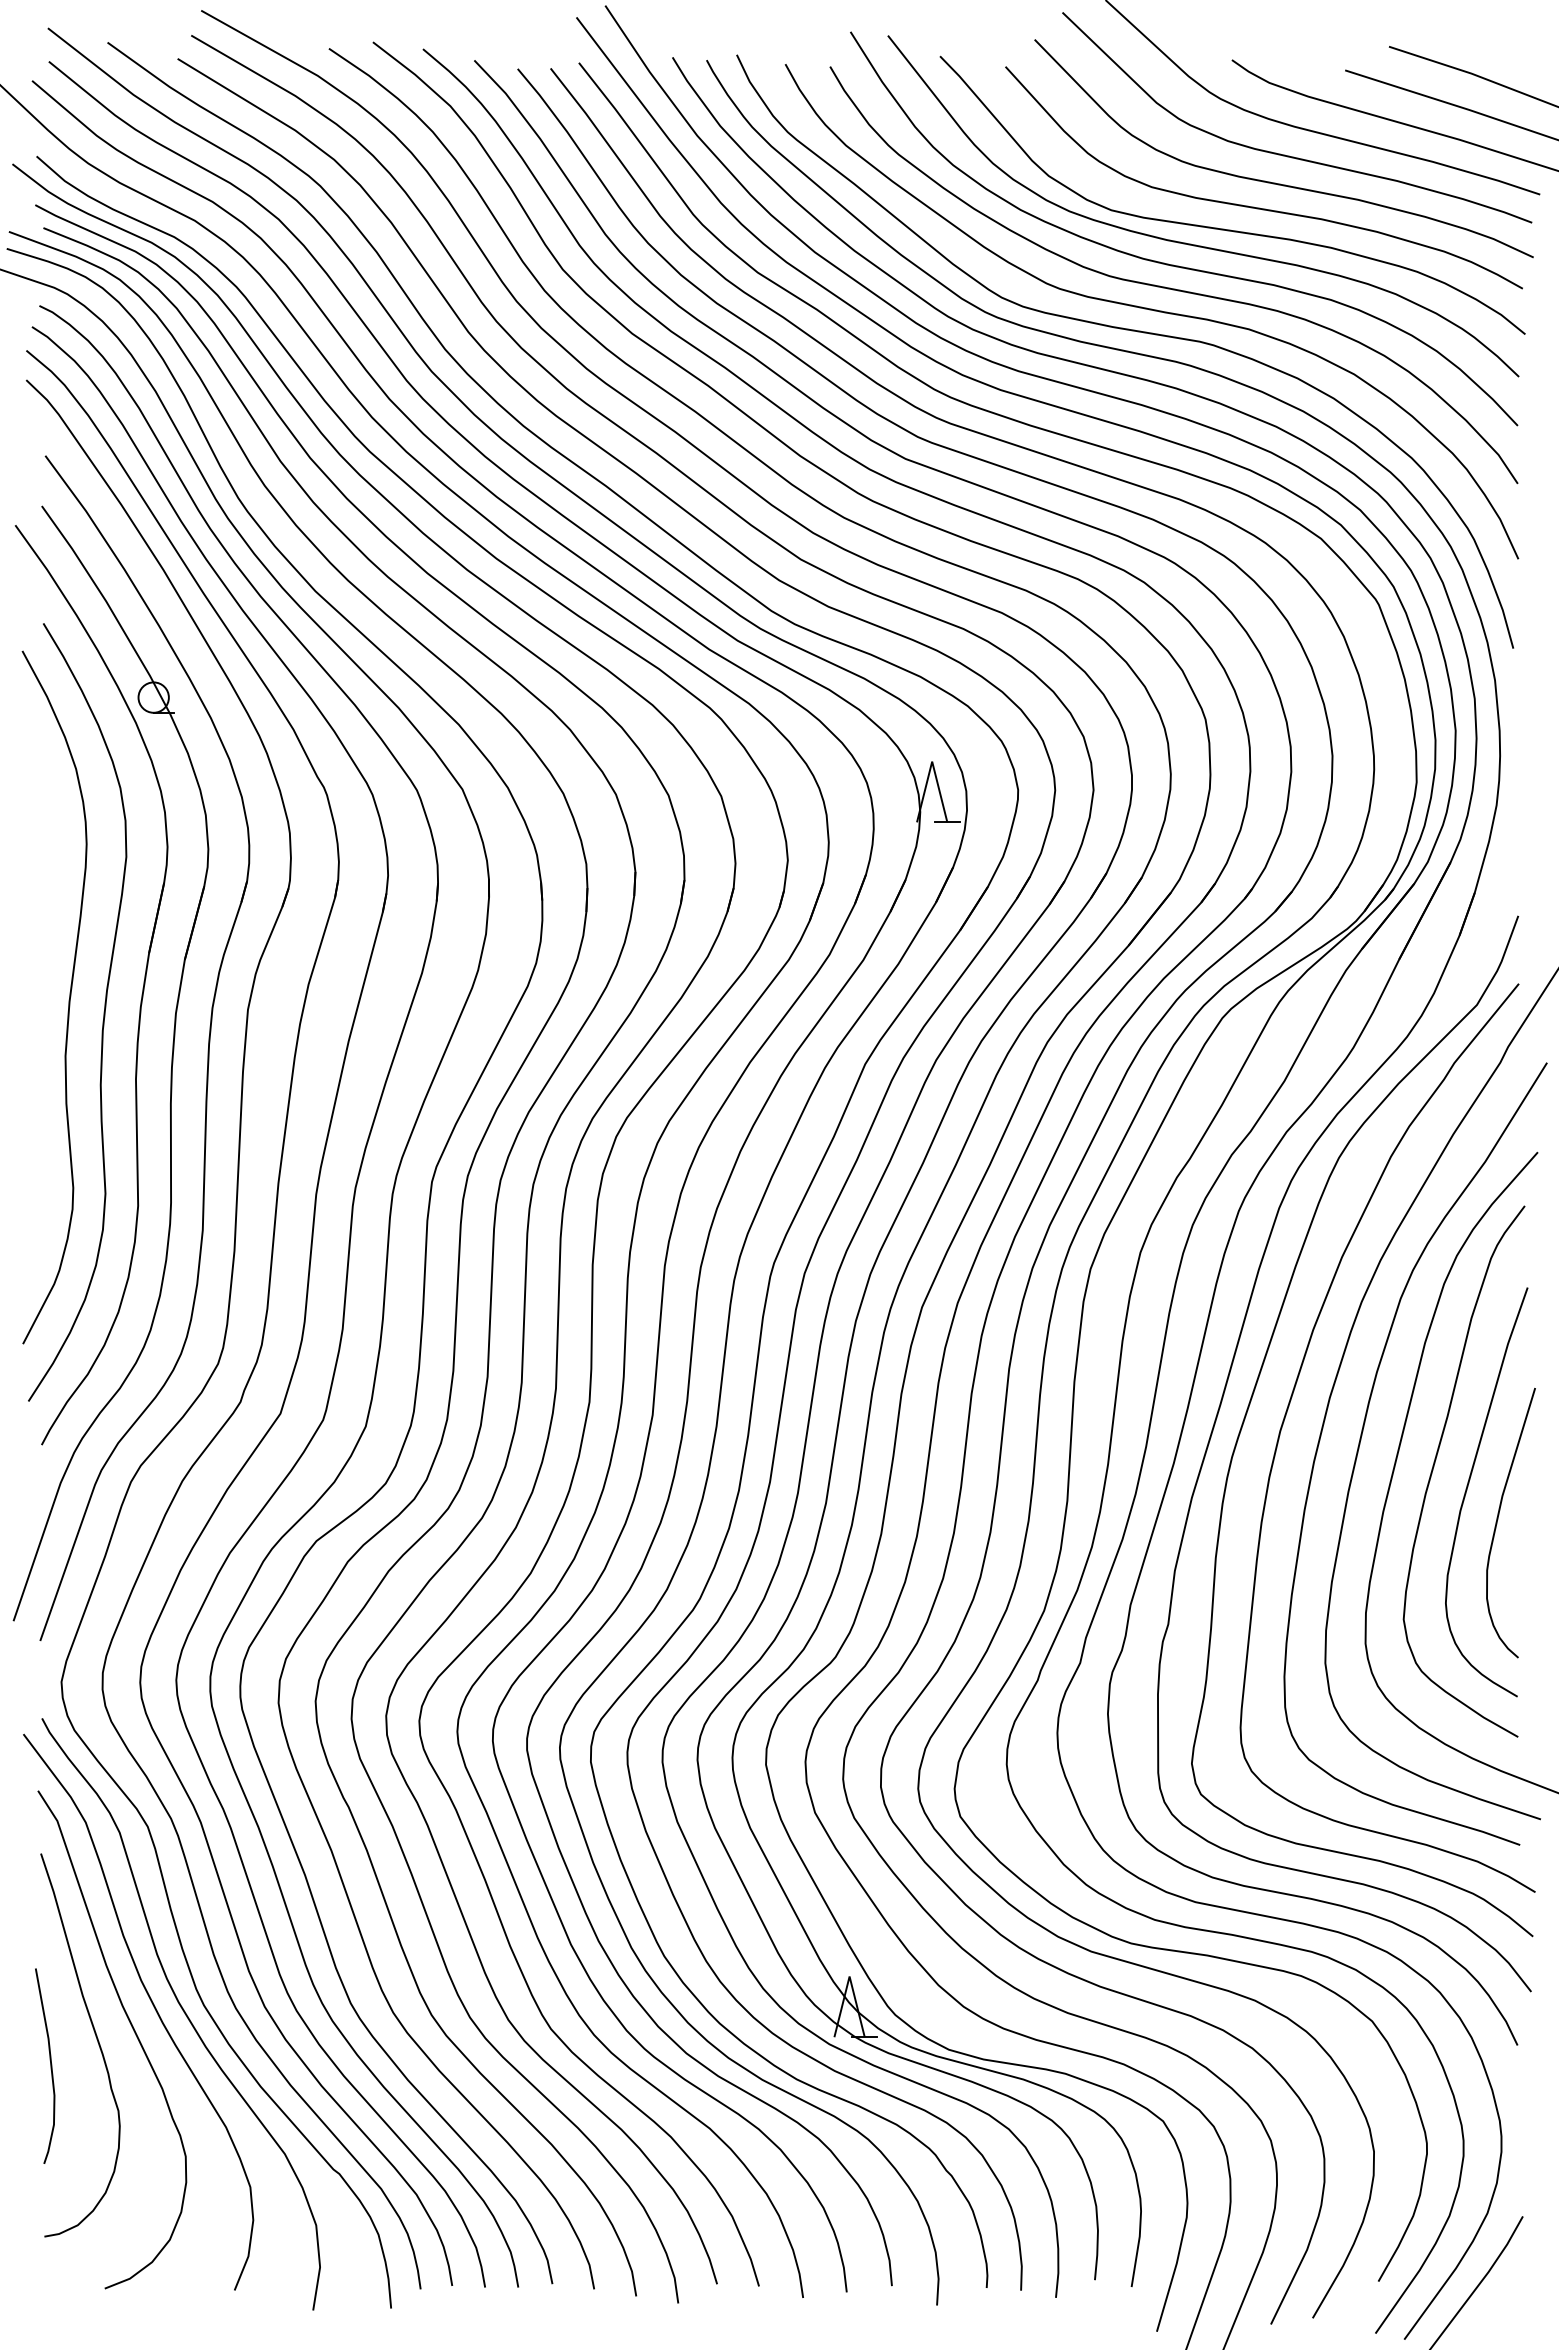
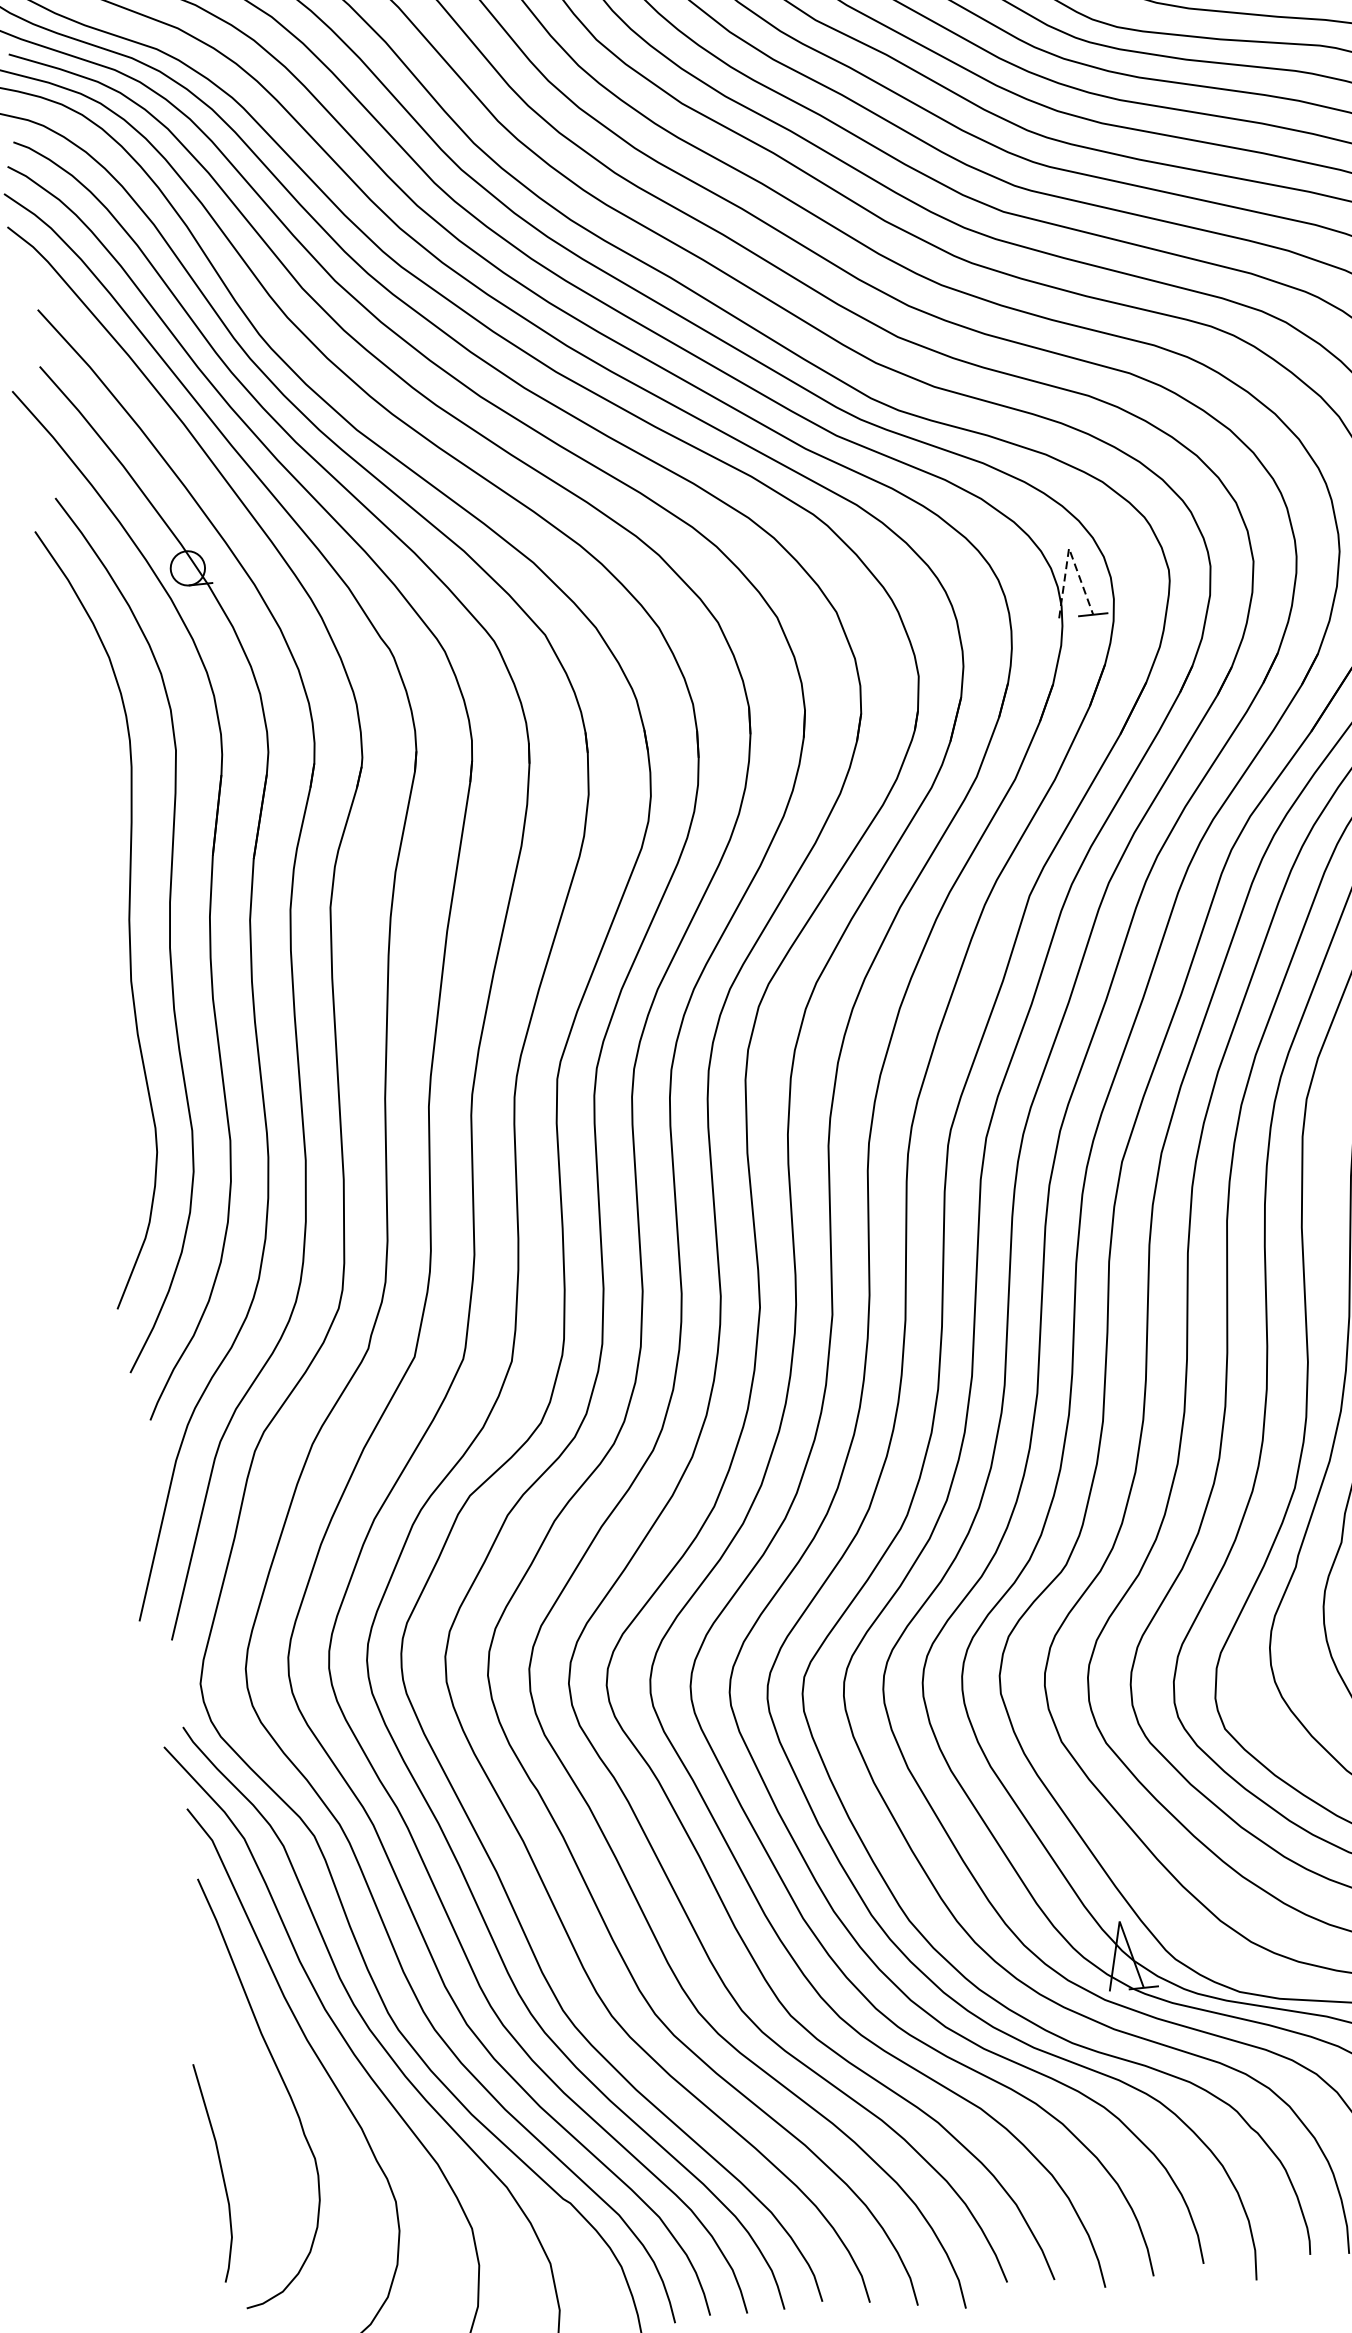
line: (932, 761) -> (1069, 548), solid -> dashed
curve: (50, 2065) -> (221, 2171), moved

